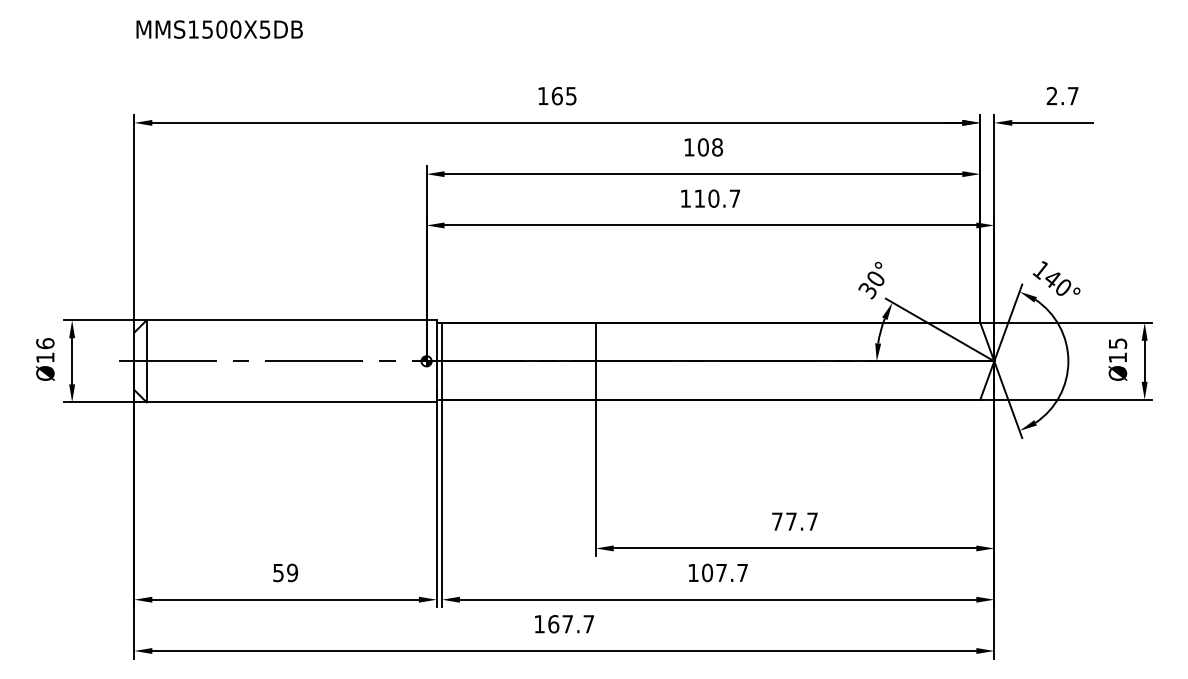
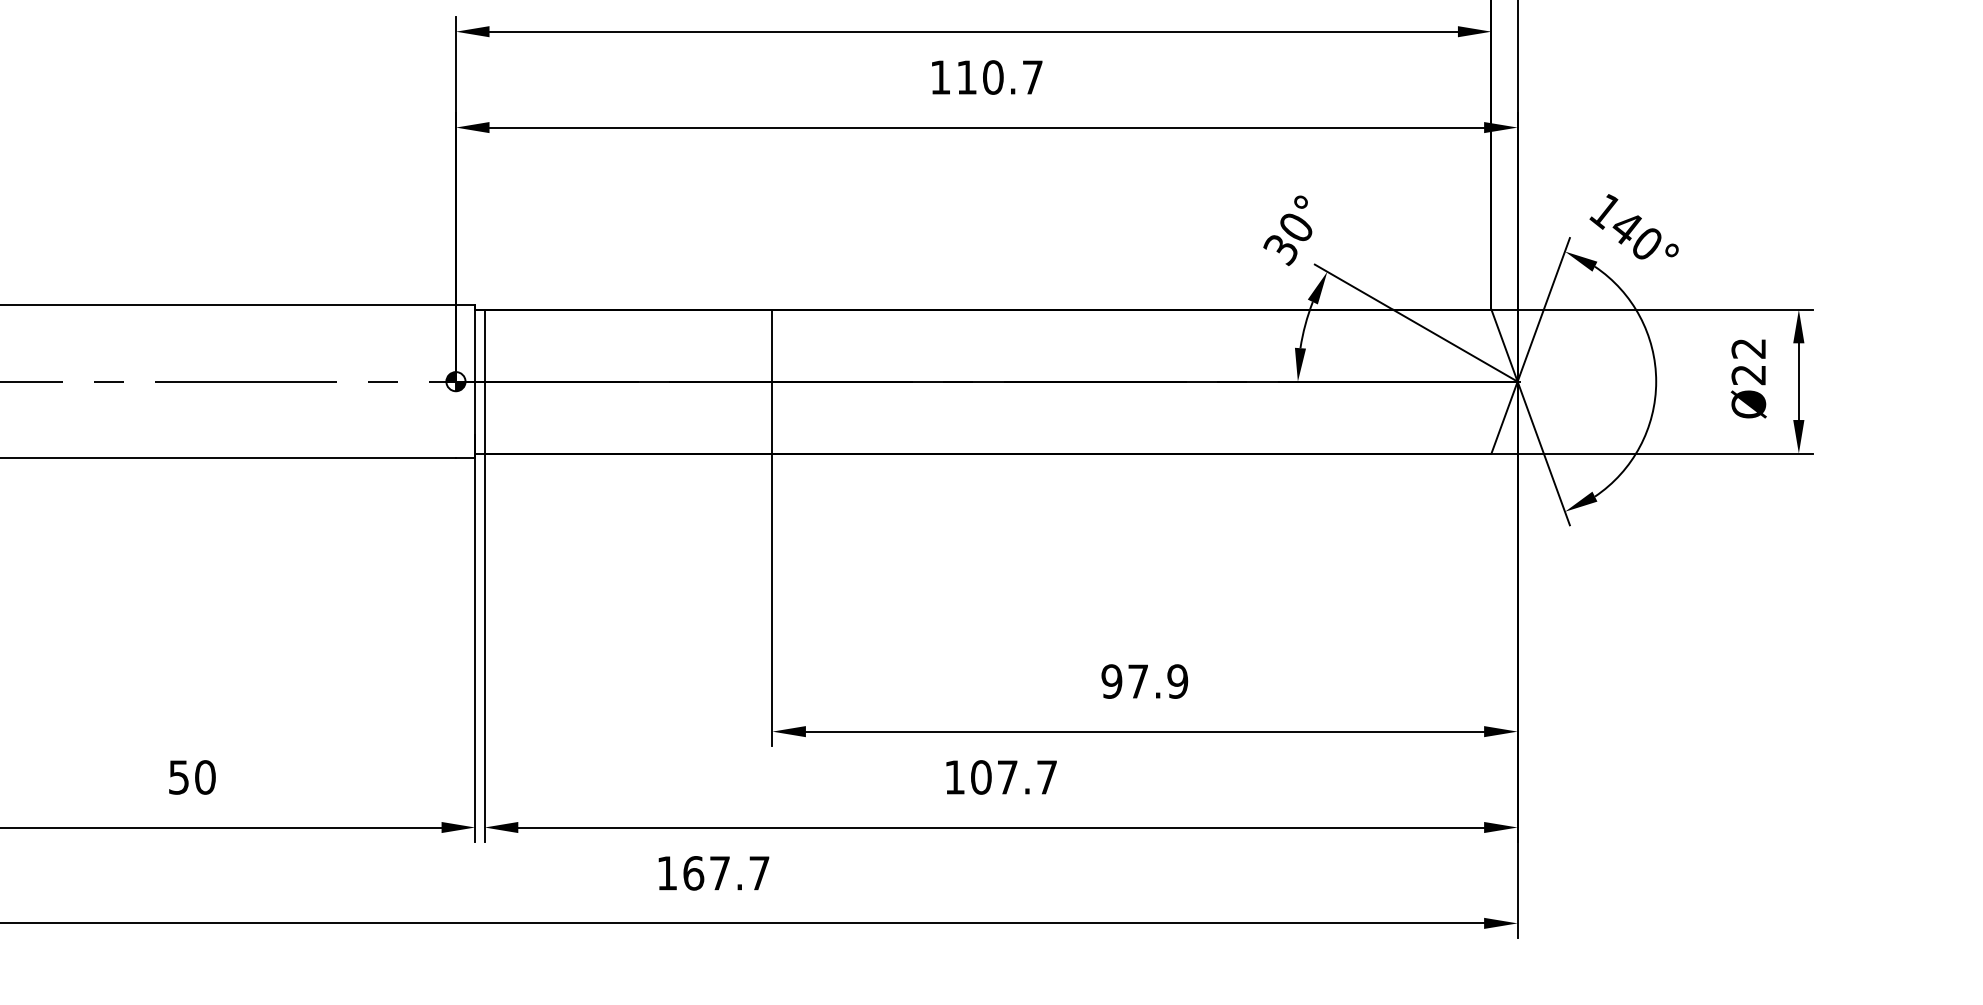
text: (1117, 350) -> (1748, 361), Ø15 -> Ø22
text: (794, 521) -> (1143, 681), 77.7 -> 97.9
text: (292, 573) -> (205, 778), 59 -> 50

